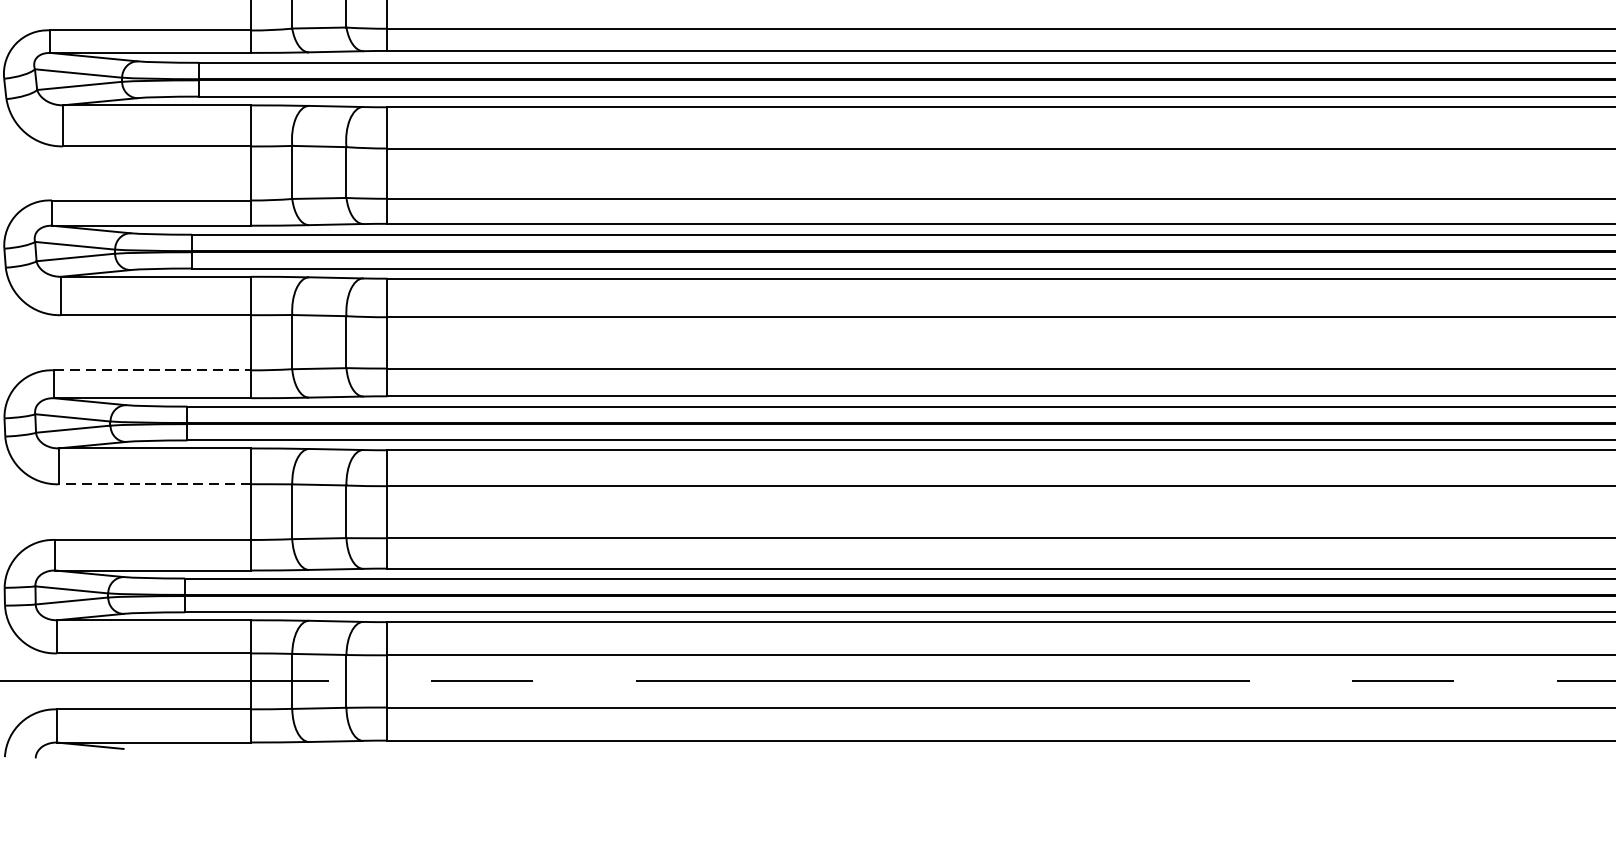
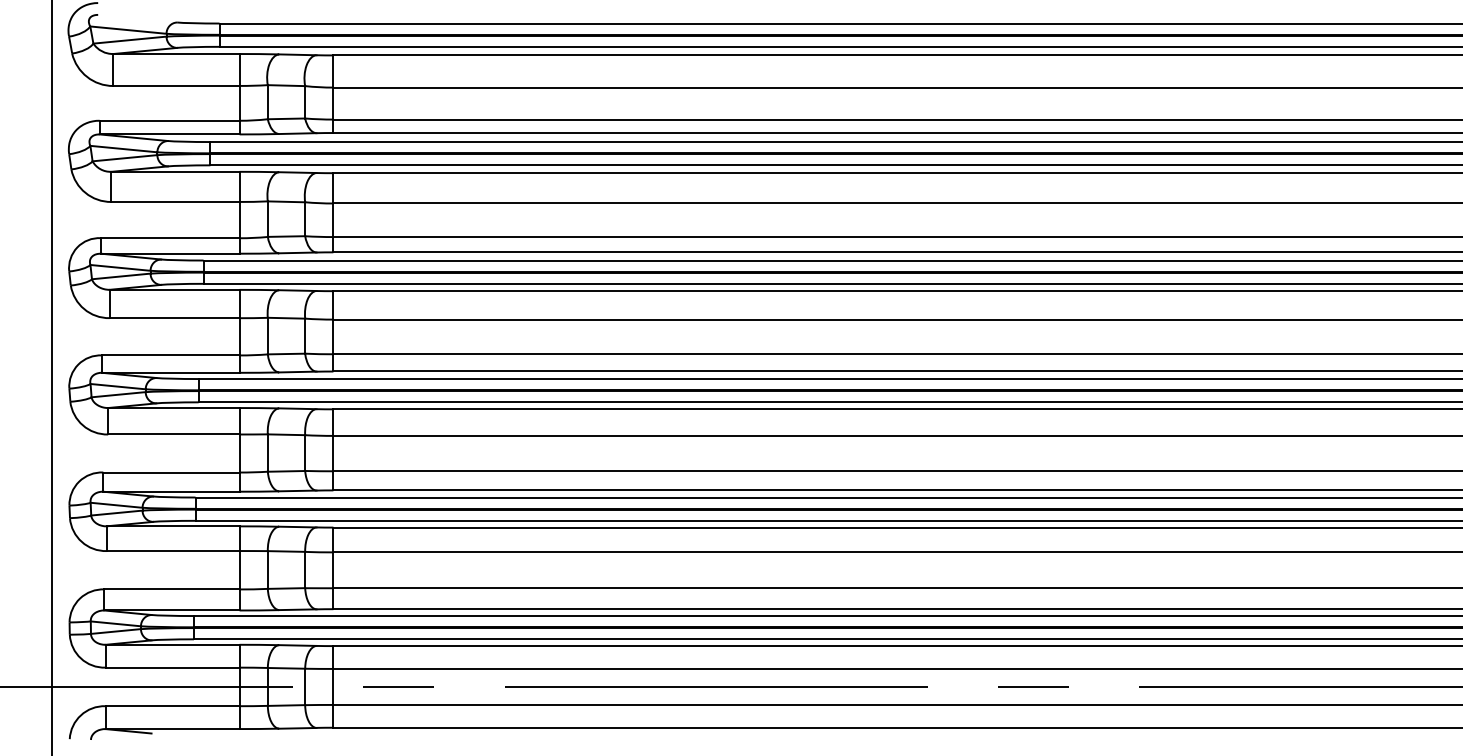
line: (152, 370) -> (171, 472), dashed -> solid
line: (153, 484) -> (172, 551), dashed -> solid

